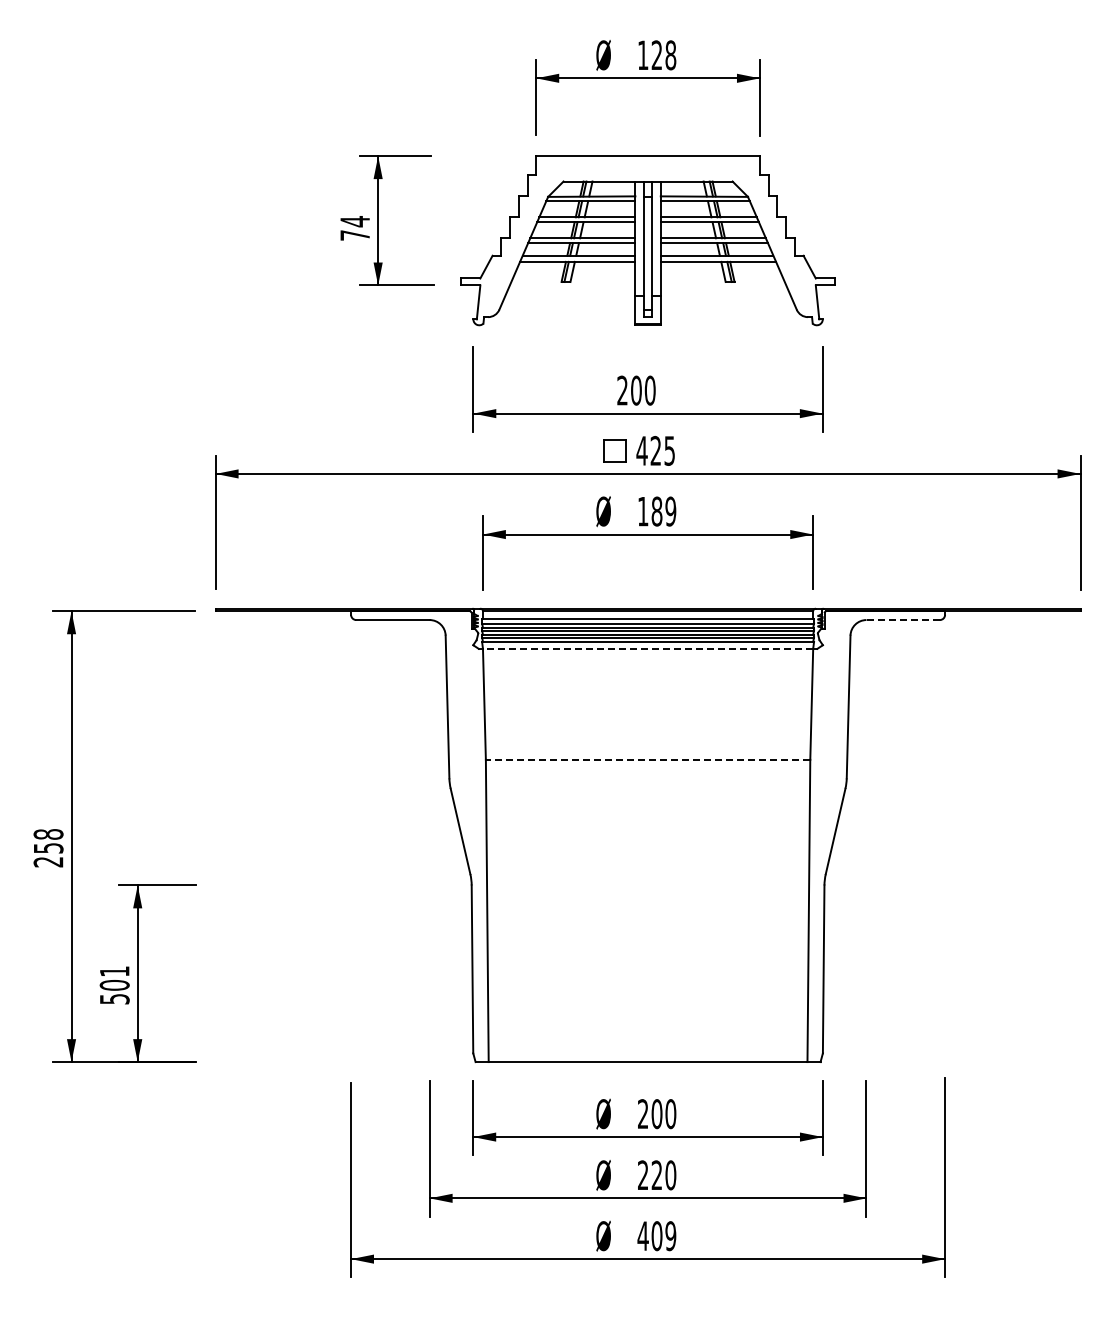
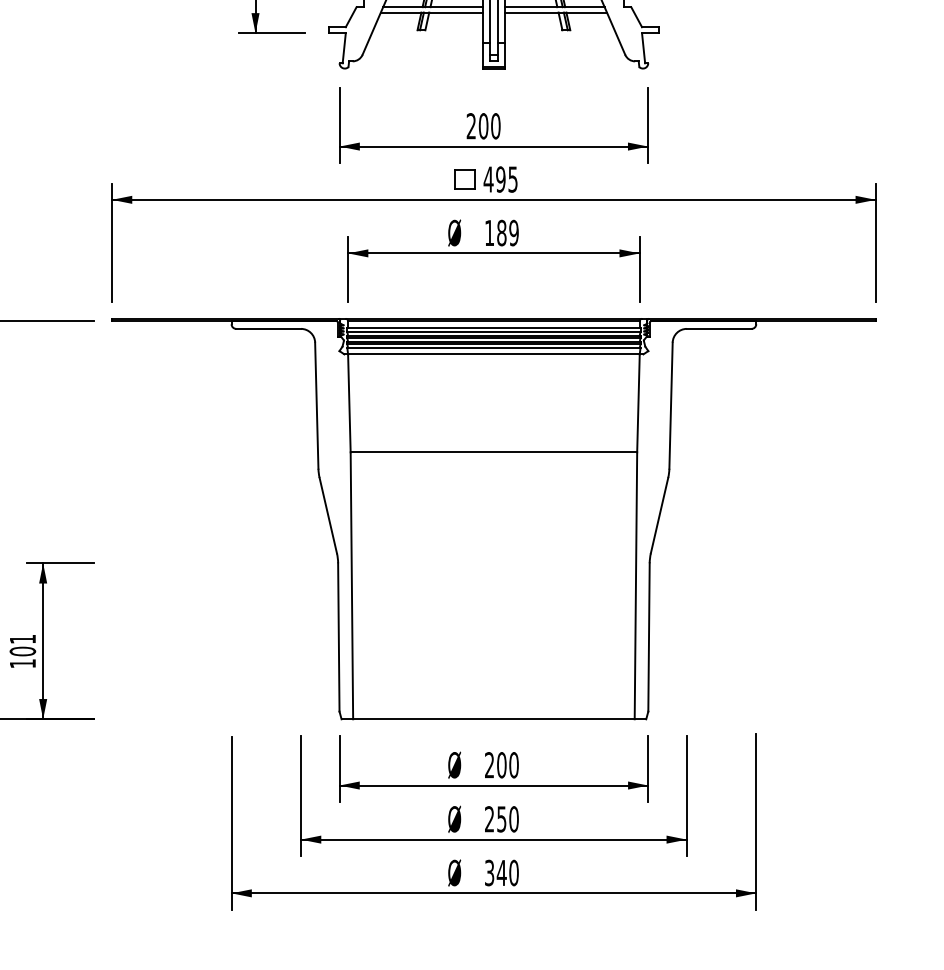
text: (655, 450) -> (500, 179), 425 -> 495
line: (903, 620) -> (719, 329), dashed -> solid
line: (647, 648) -> (493, 354), dashed -> solid
line: (647, 759) -> (493, 452), dashed -> solid
text: (114, 999) -> (22, 664), 501 -> 101
text: (656, 1175) -> (501, 819), 220 -> 250
text: (656, 1236) -> (501, 873), 409 -> 340

